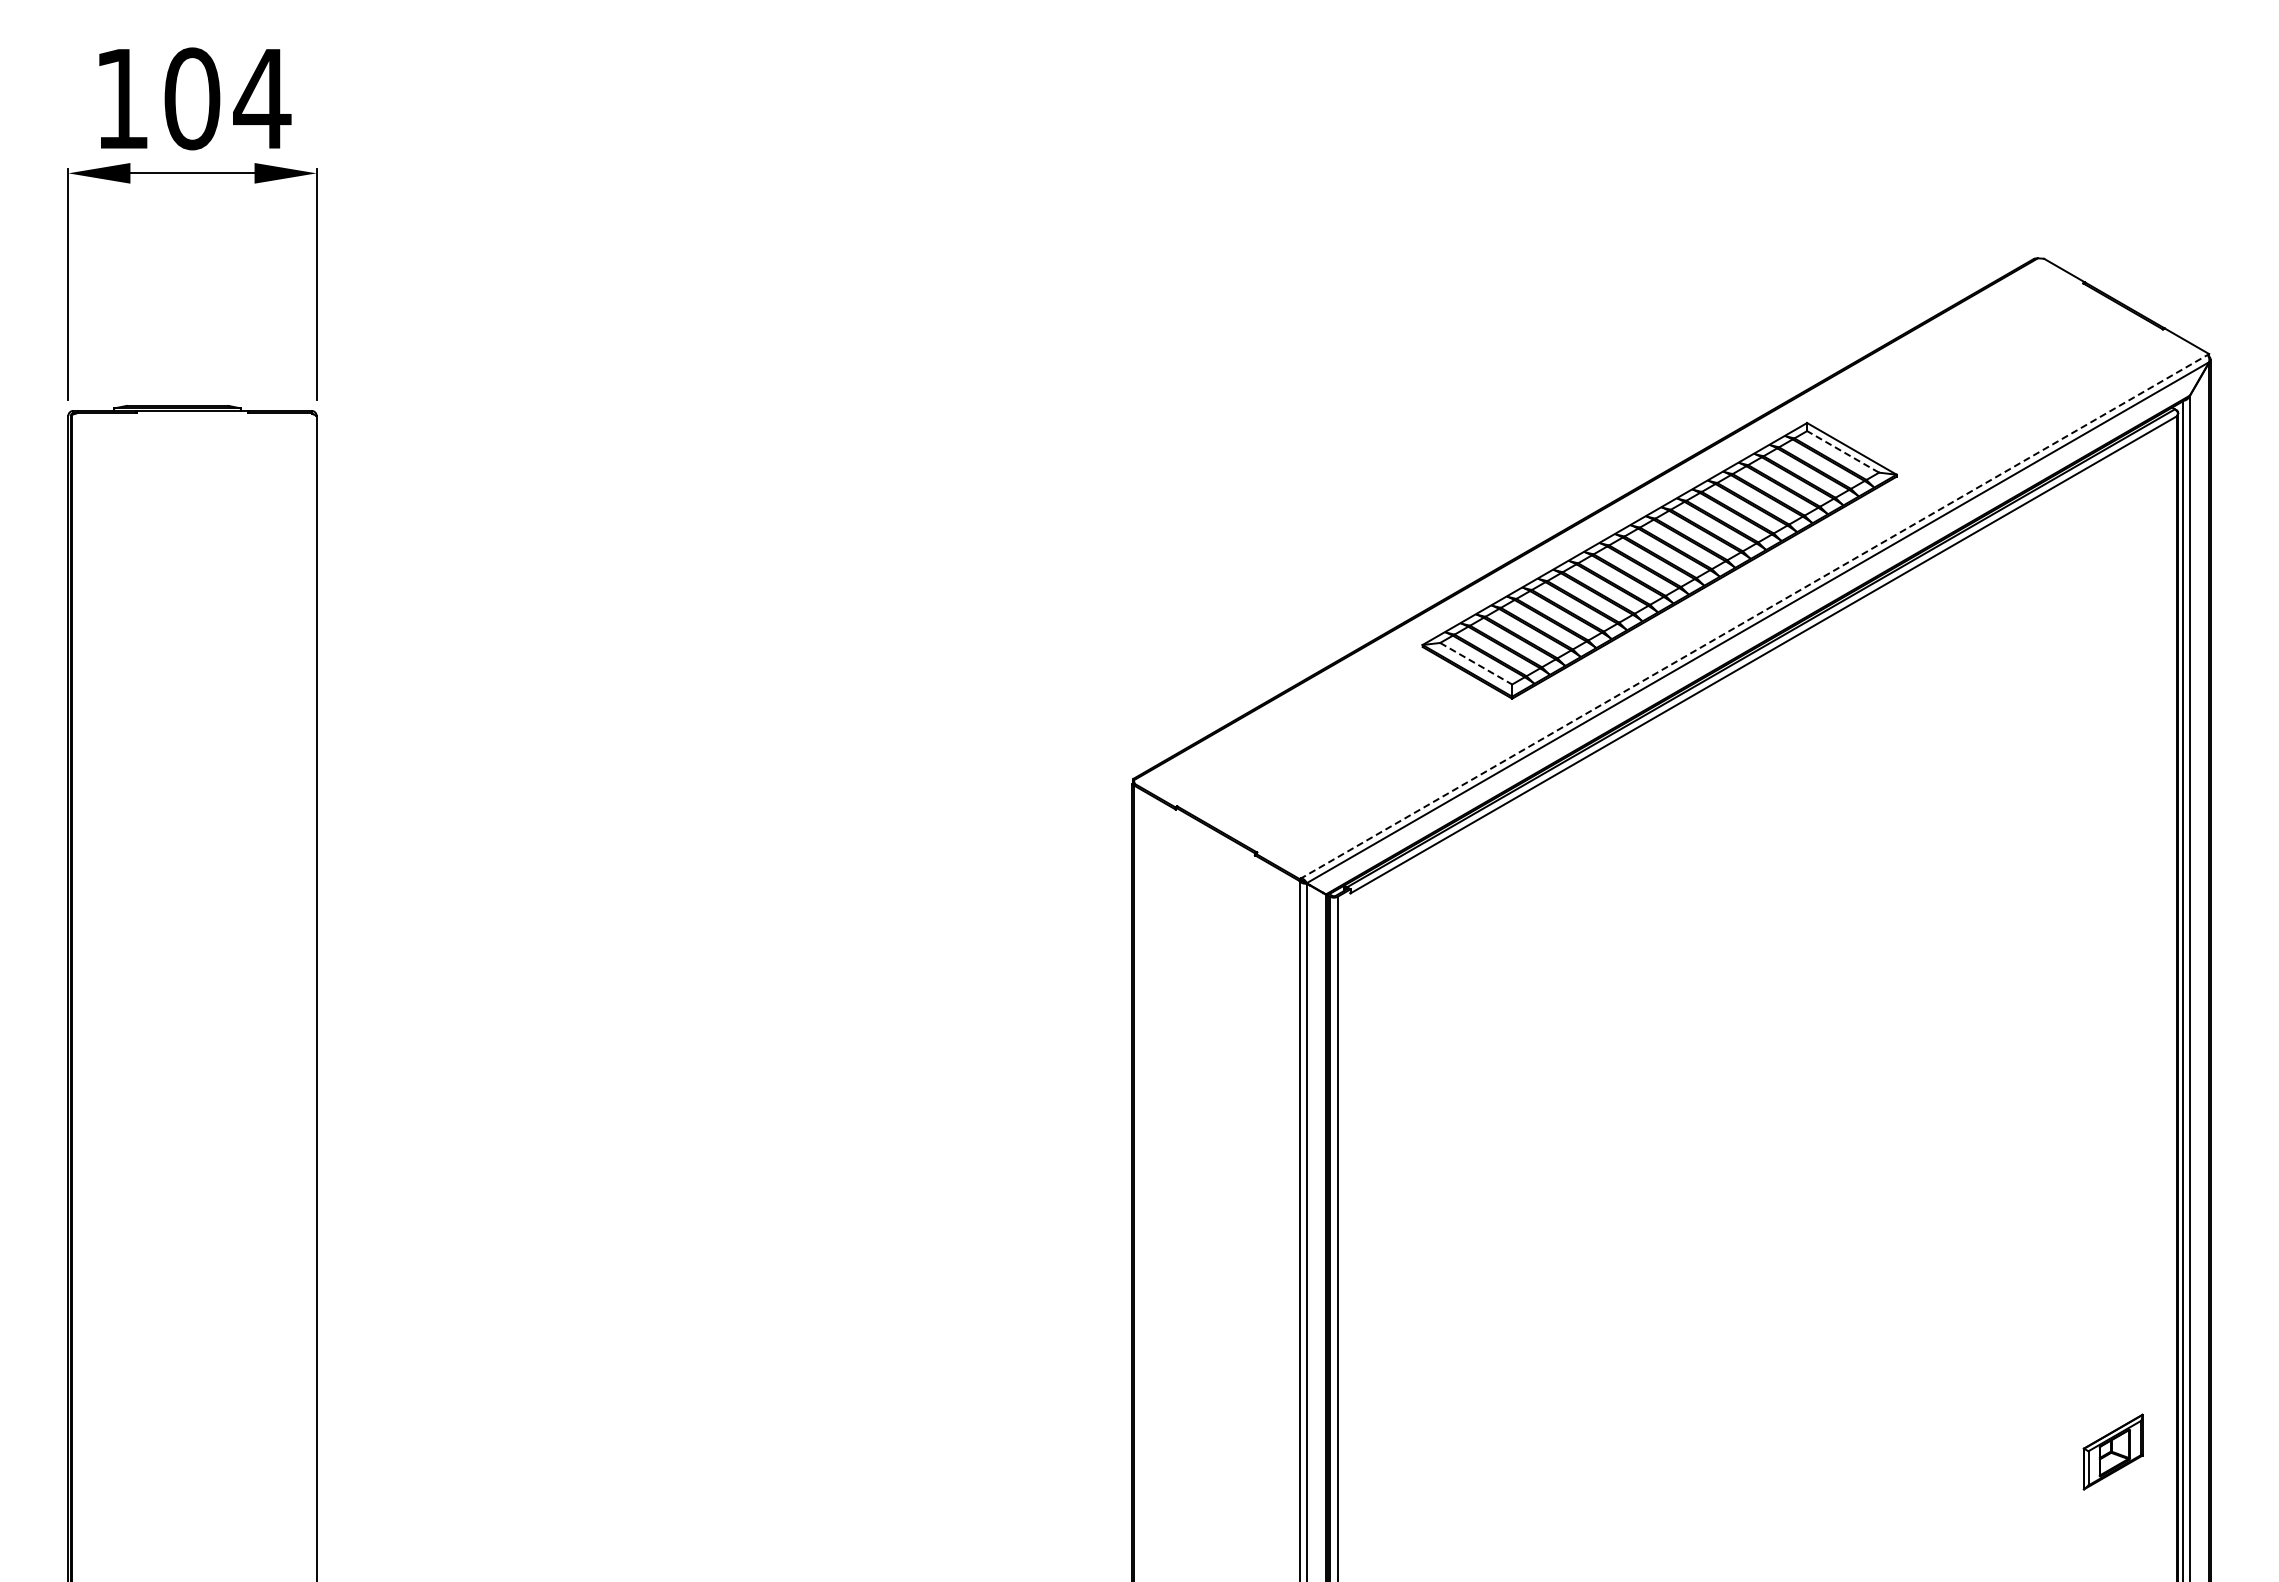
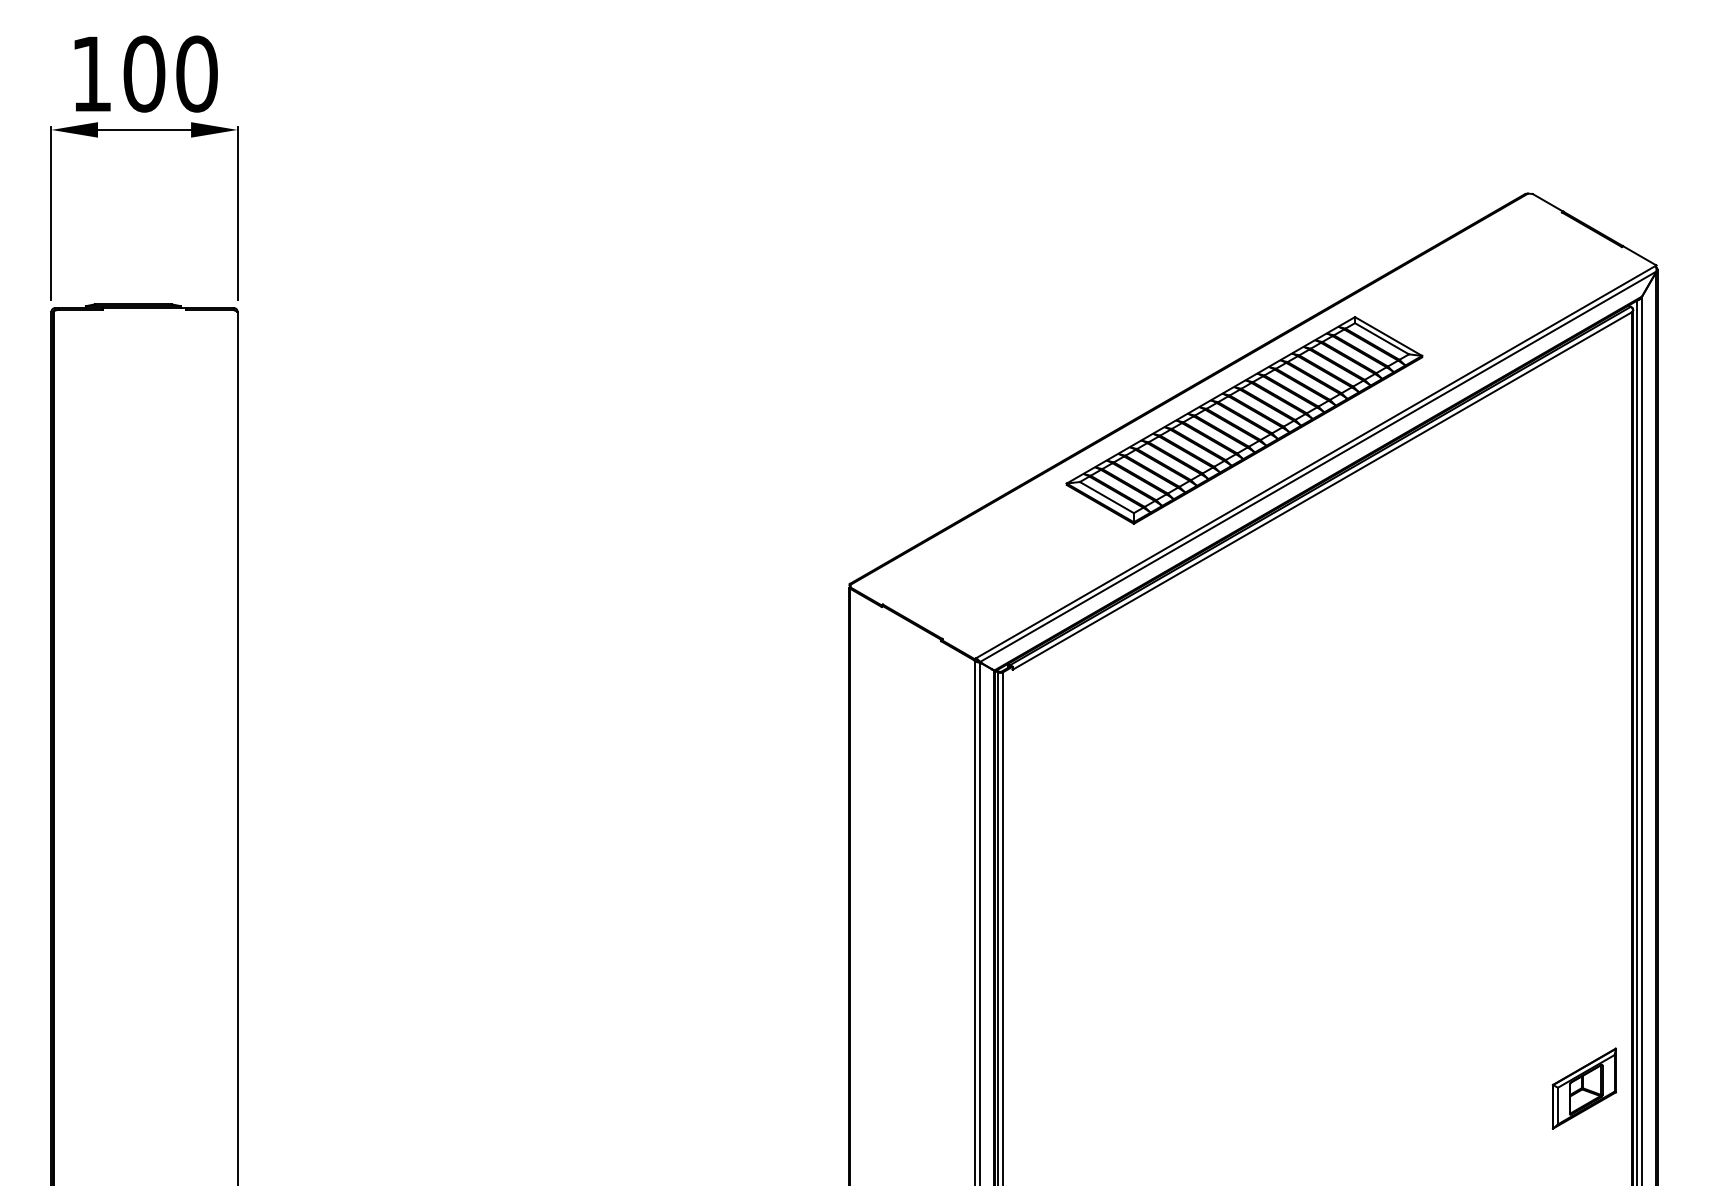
text: (262, 98) -> (197, 73), 104 -> 100
line: (1843, 451) -> (1382, 338), dashed -> solid
line: (1754, 616) -> (1315, 462), dashed -> solid
line: (1476, 663) -> (1107, 497), dashed -> solid
part: (2113, 1451) -> (1584, 1088), size x1.43

